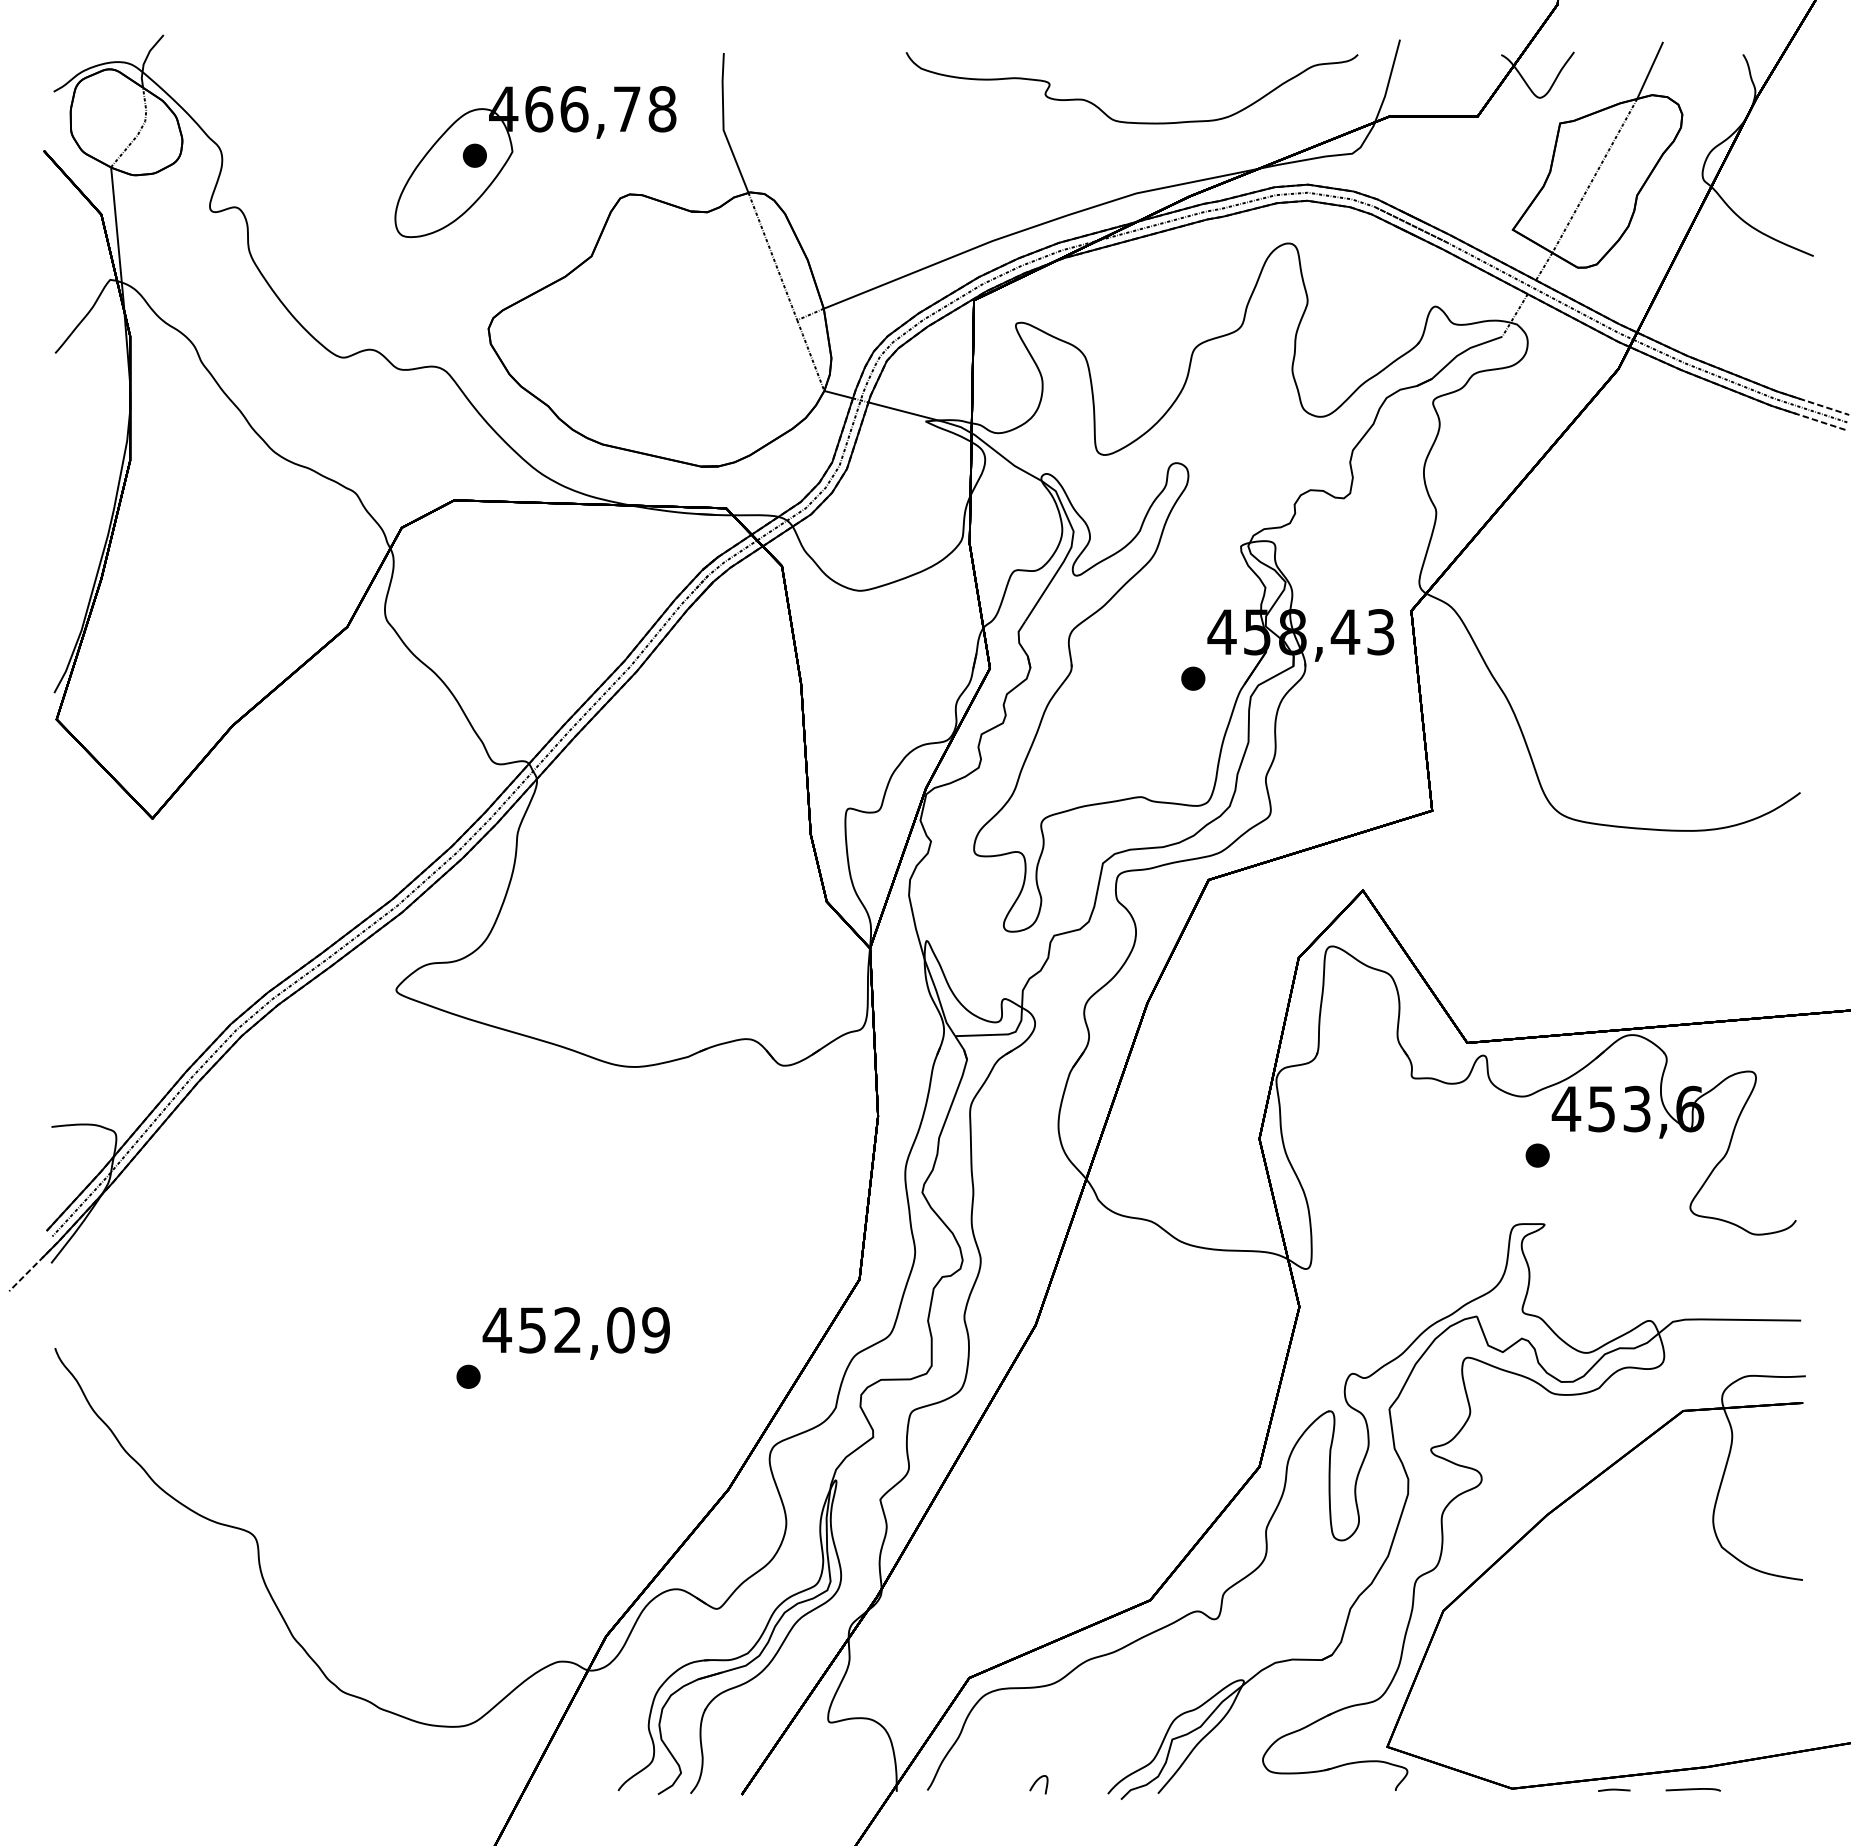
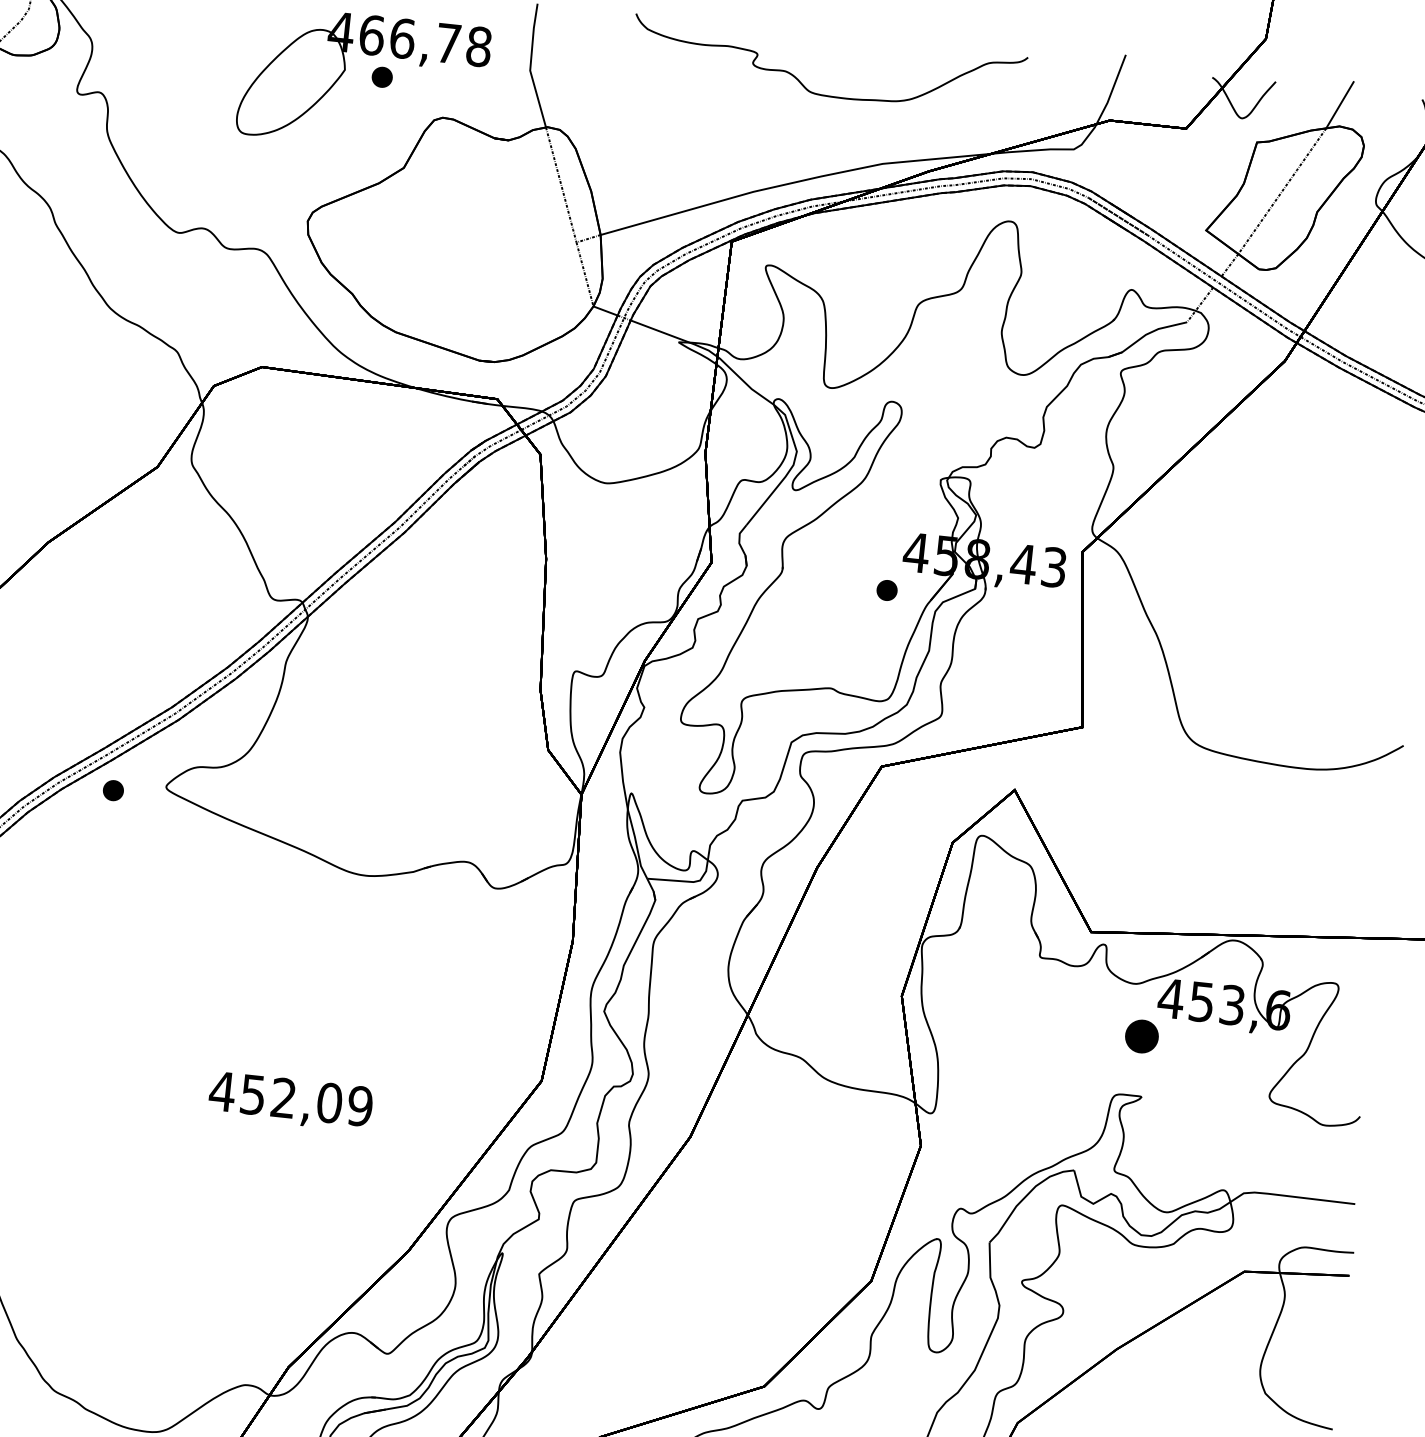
part: (1130, 121) -> (824, 94), moved
part: (474, 155) -> (381, 77), moved
part: (1537, 1155) -> (1141, 1036), size x1.6
part: (468, 1376) -> (113, 790), moved

